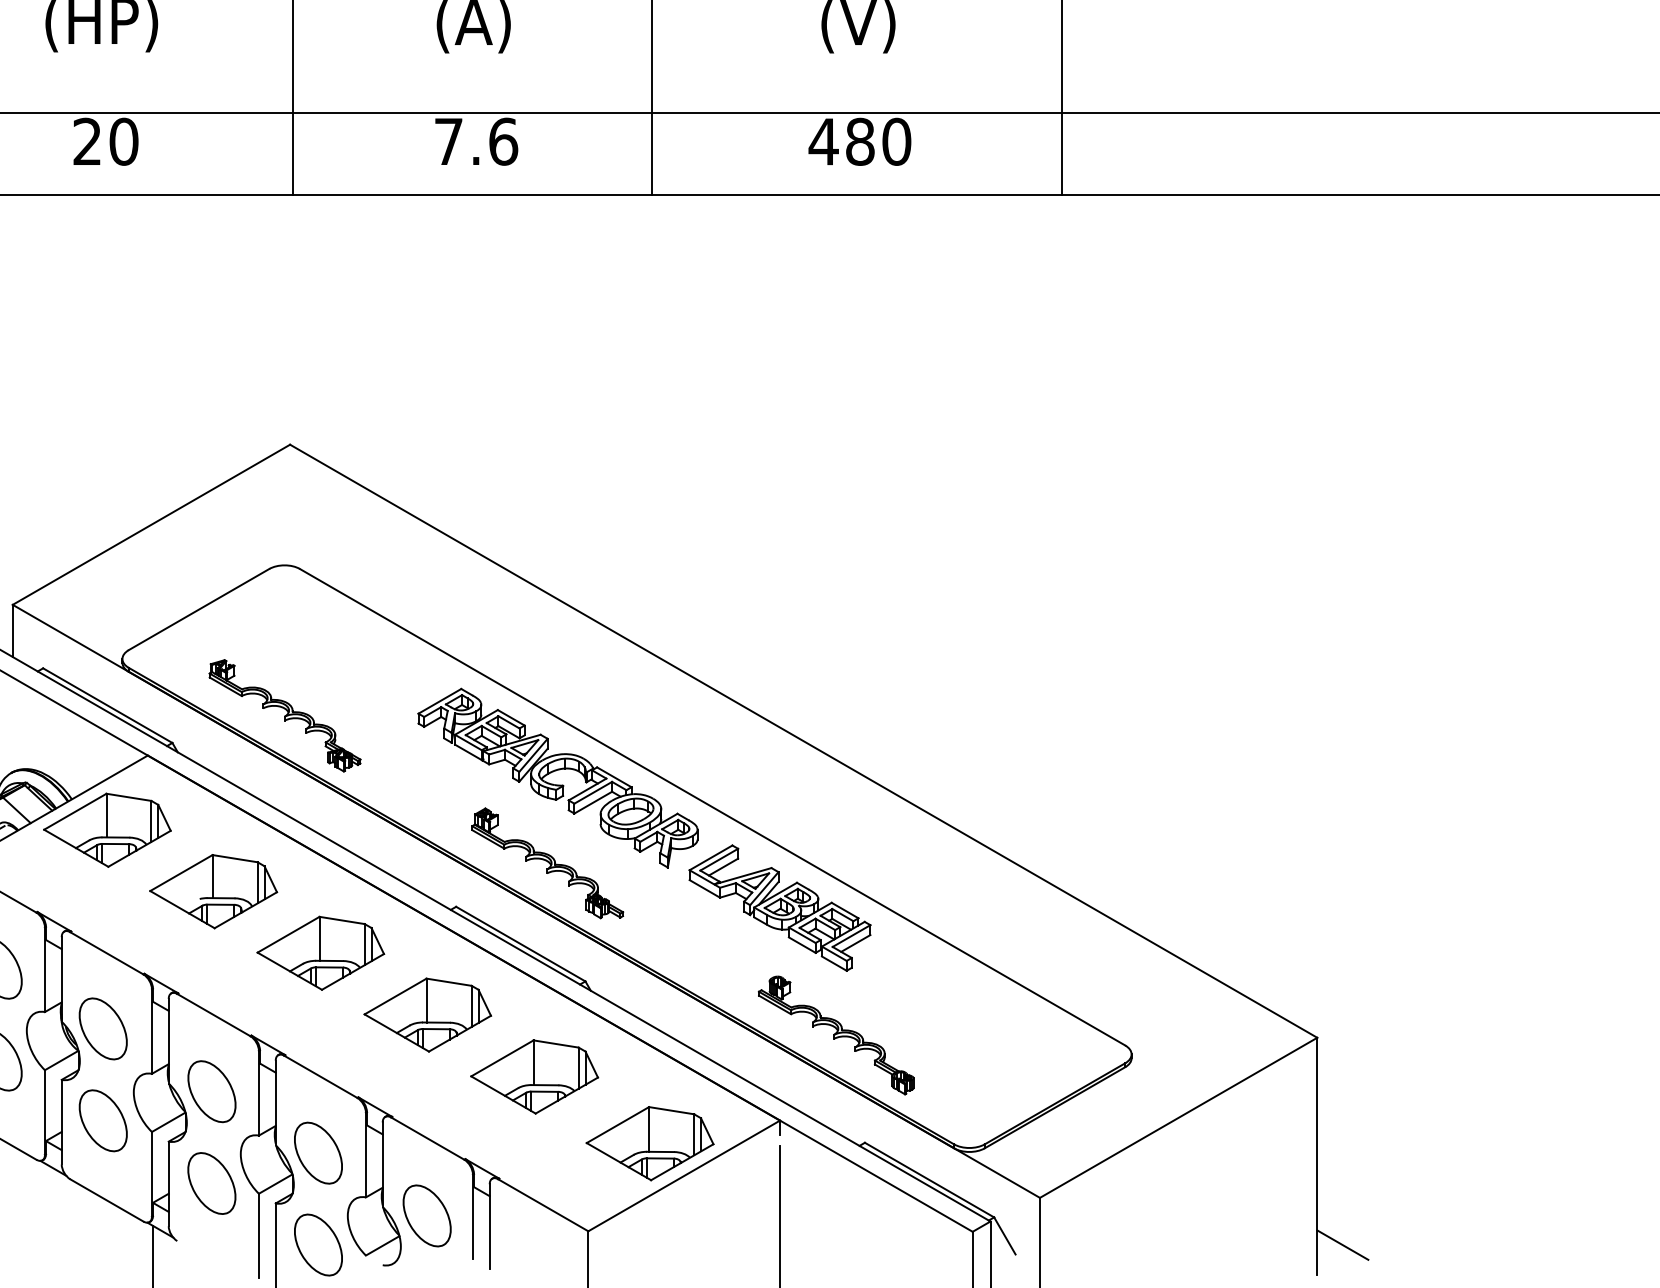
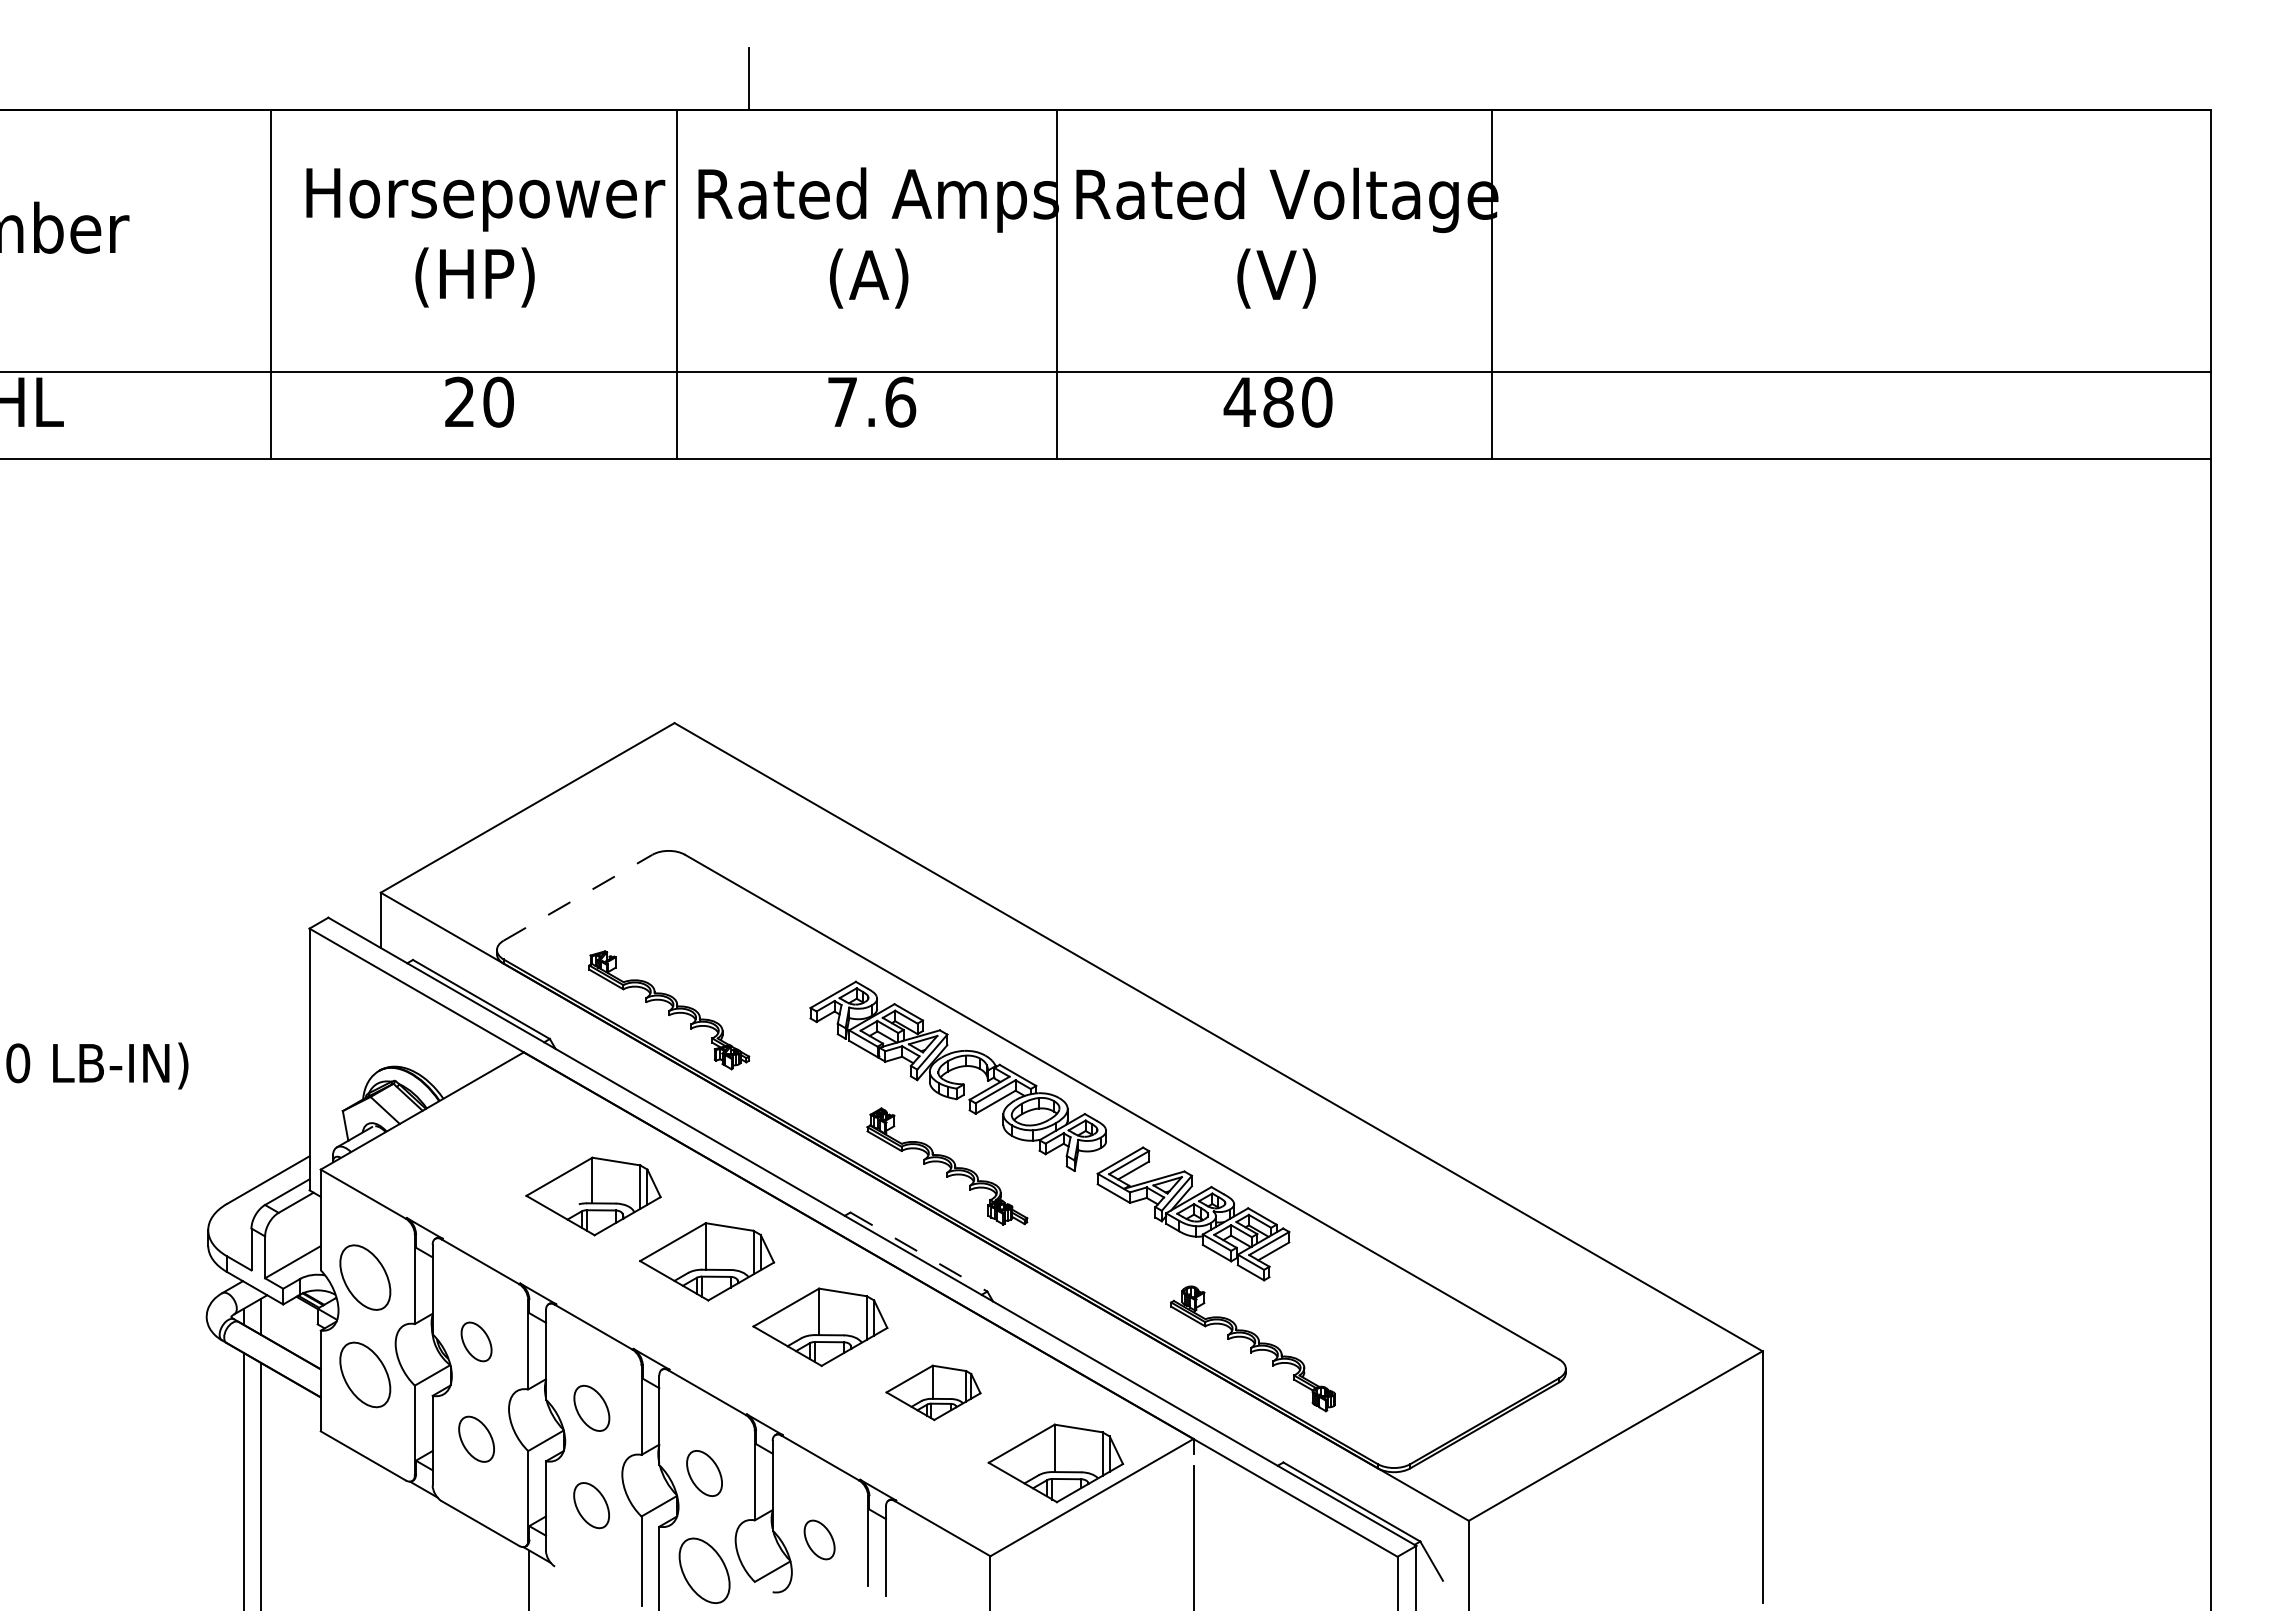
line: (199, 609) -> (578, 897), solid -> dashed
part: (107, 830) -> (481, 1131), removed
line: (521, 944) -> (919, 1252), solid -> dashed
part: (103, 1028) -> (476, 1341), size x0.6
part: (534, 1076) -> (933, 1392), size x0.7
part: (211, 1091) -> (591, 1408), size x0.7
part: (103, 1121) -> (476, 1439), size x0.7
part: (318, 1153) -> (704, 1473), size x0.7
part: (211, 1183) -> (591, 1505), size x0.7
part: (426, 1215) -> (819, 1539), size x0.6
line: (1342, 1244) -> (1789, 1570), removed

